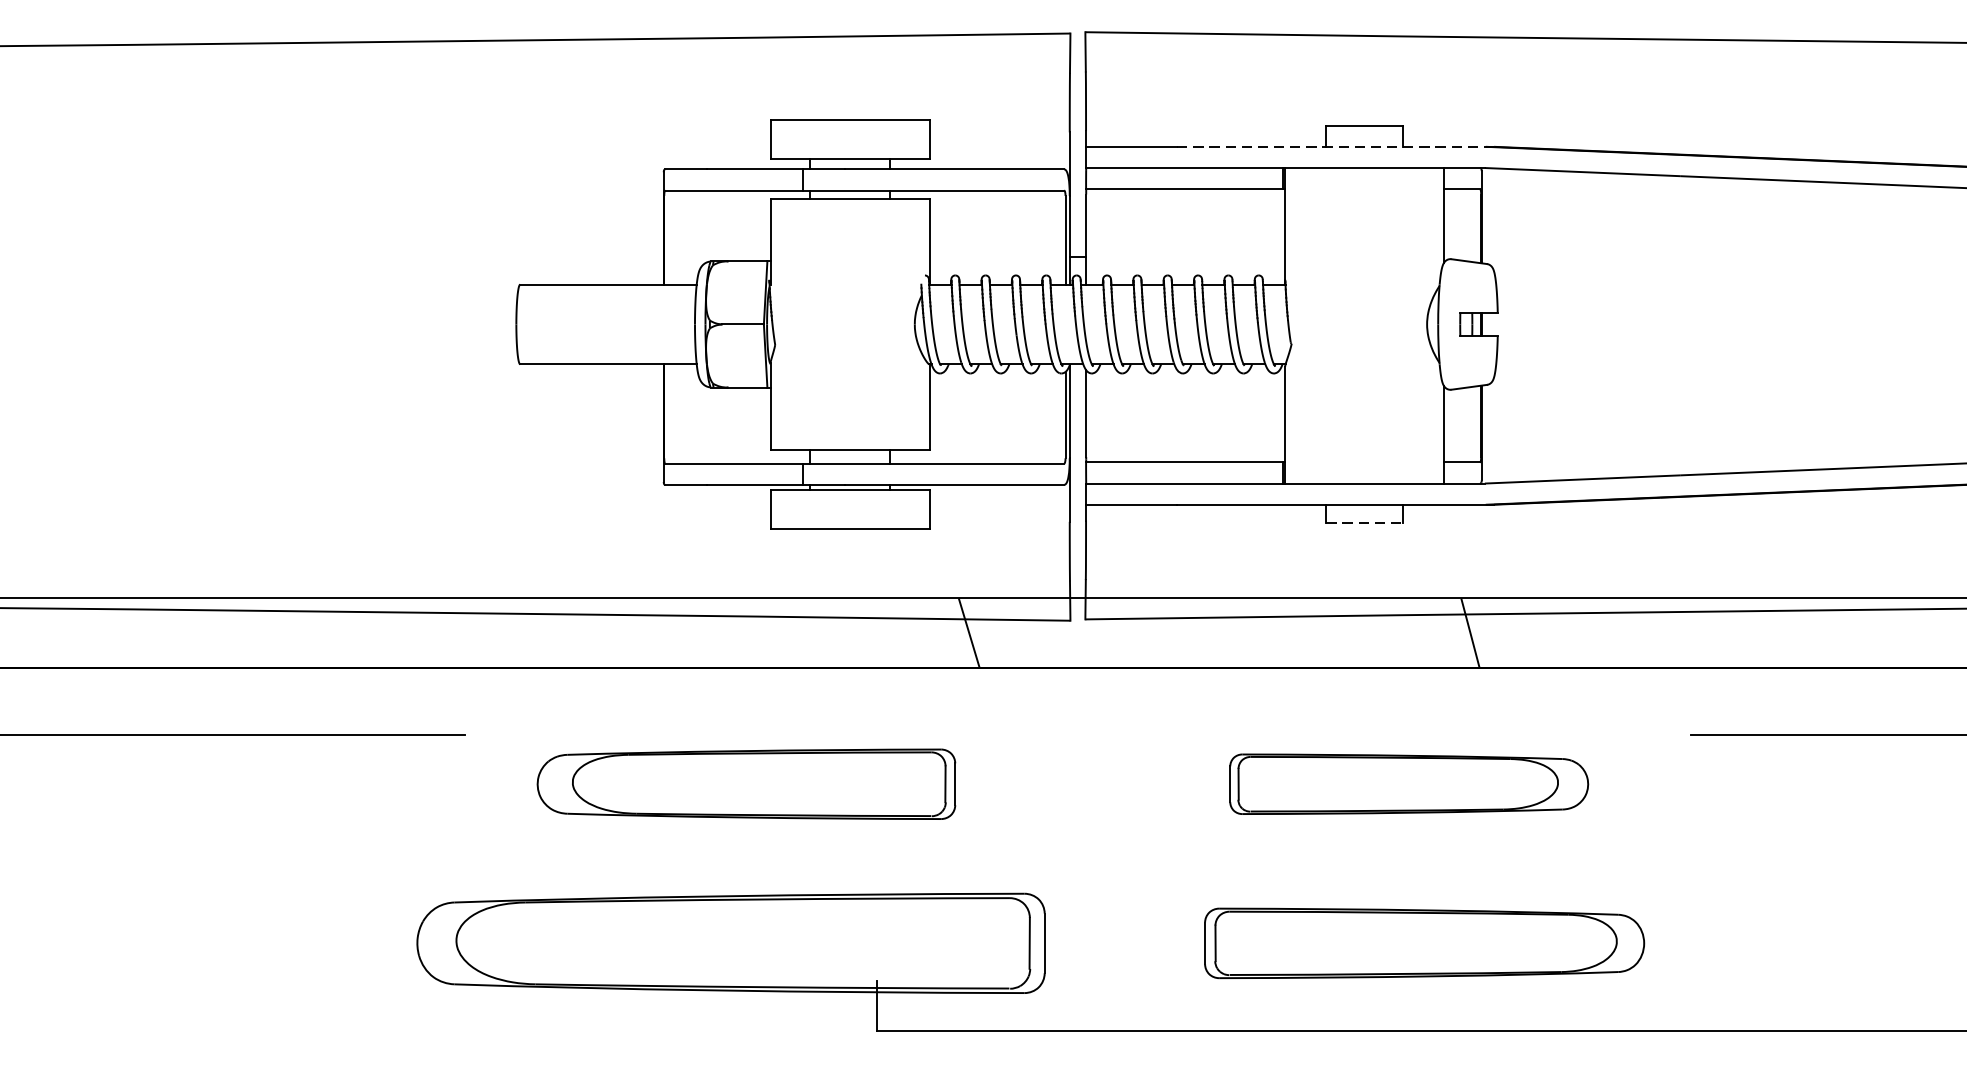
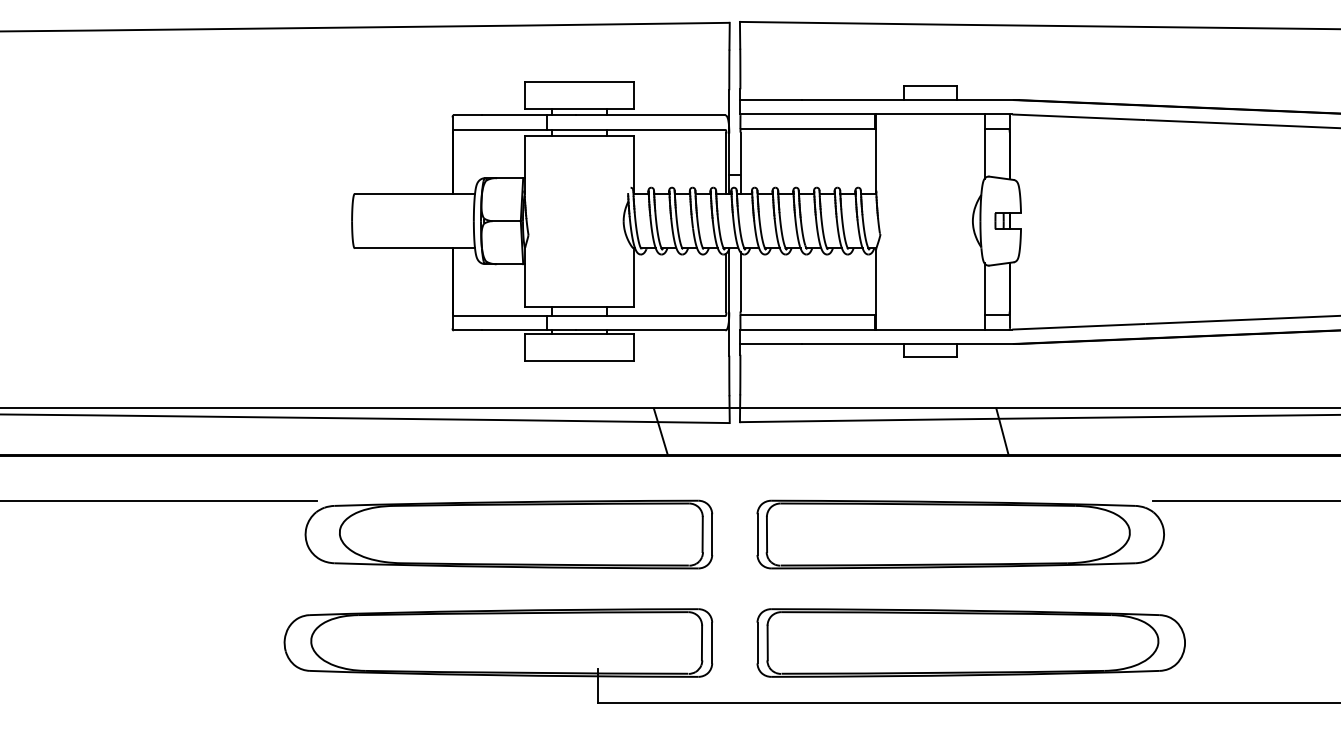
line: (1334, 147) -> (909, 100), dashed -> solid
line: (1364, 523) -> (930, 356), dashed -> solid
part: (745, 784) -> (508, 534), size x1.43
part: (1408, 784) -> (960, 534), size x1.67
part: (1423, 942) -> (970, 642), size x1.43

